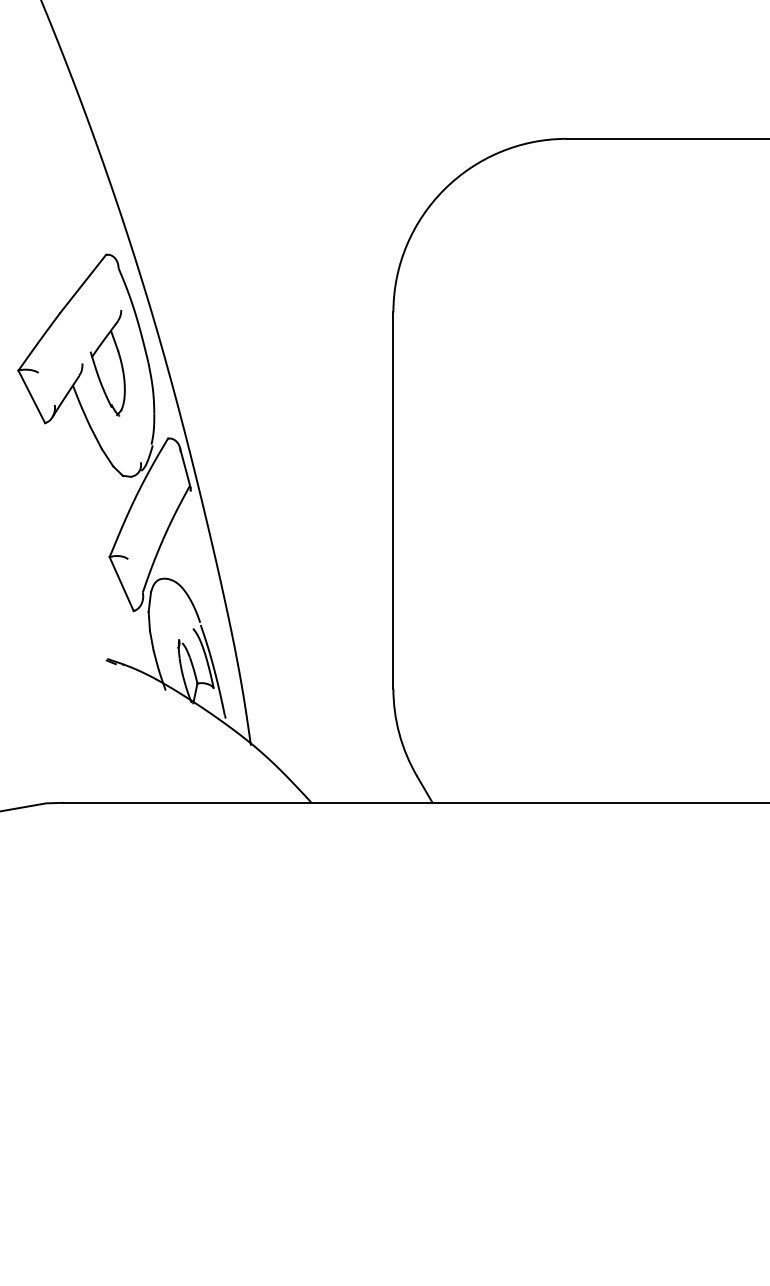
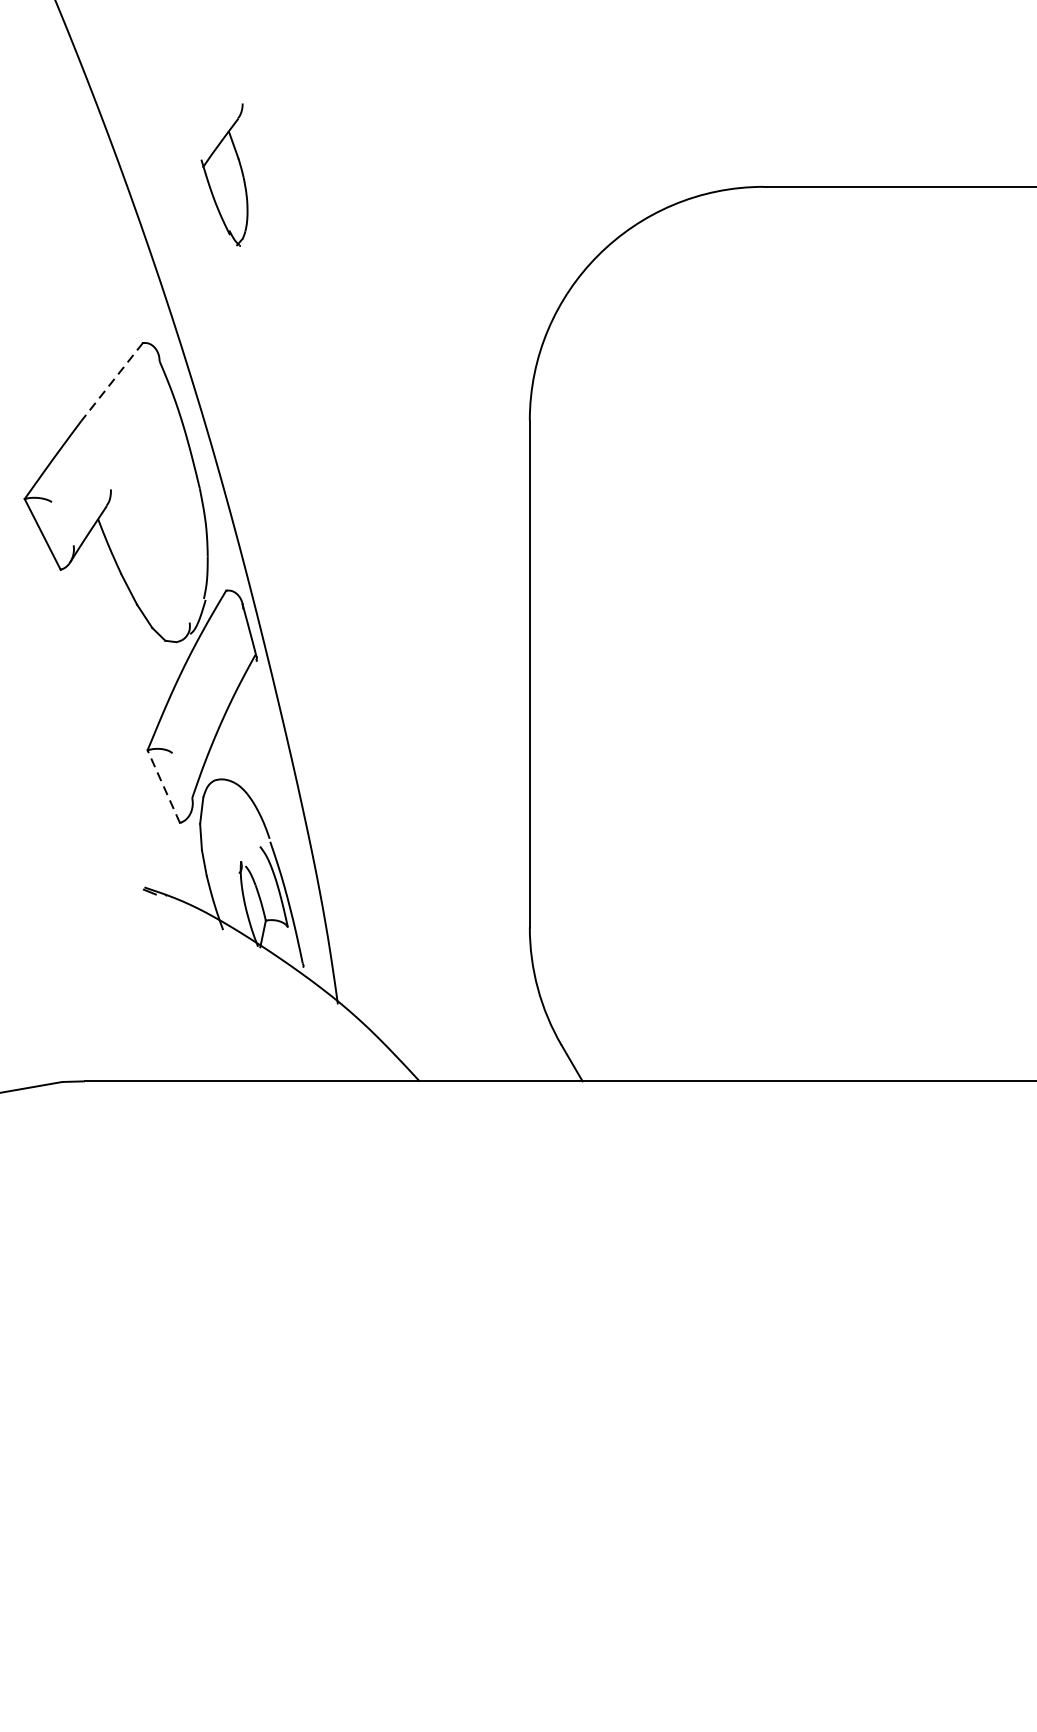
line: (83, 283) -> (112, 381), solid -> dashed
part: (107, 363) -> (224, 175), moved
line: (121, 584) -> (163, 787), solid -> dashed

